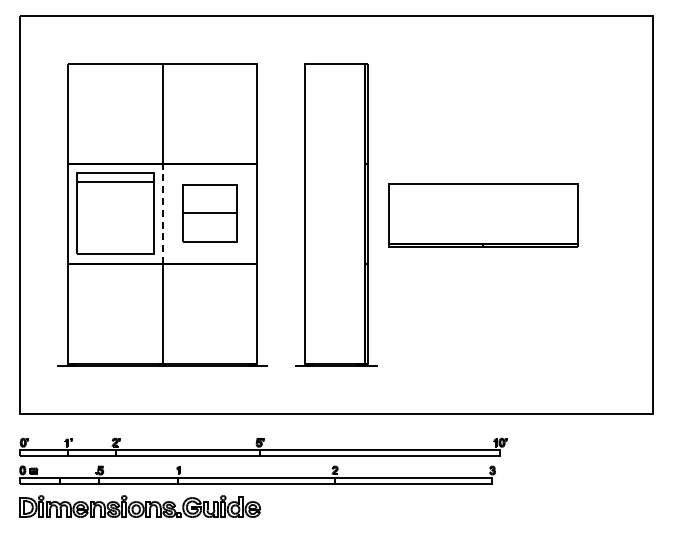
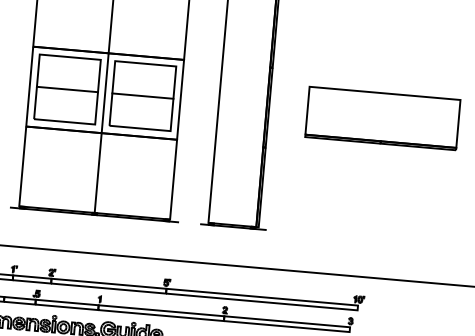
line: (115, 182) -> (67, 89), moved
line: (162, 213) -> (105, 92), dashed -> solid
part: (209, 213) -> (142, 96), size x1.43
part: (483, 215) -> (382, 118), moved

